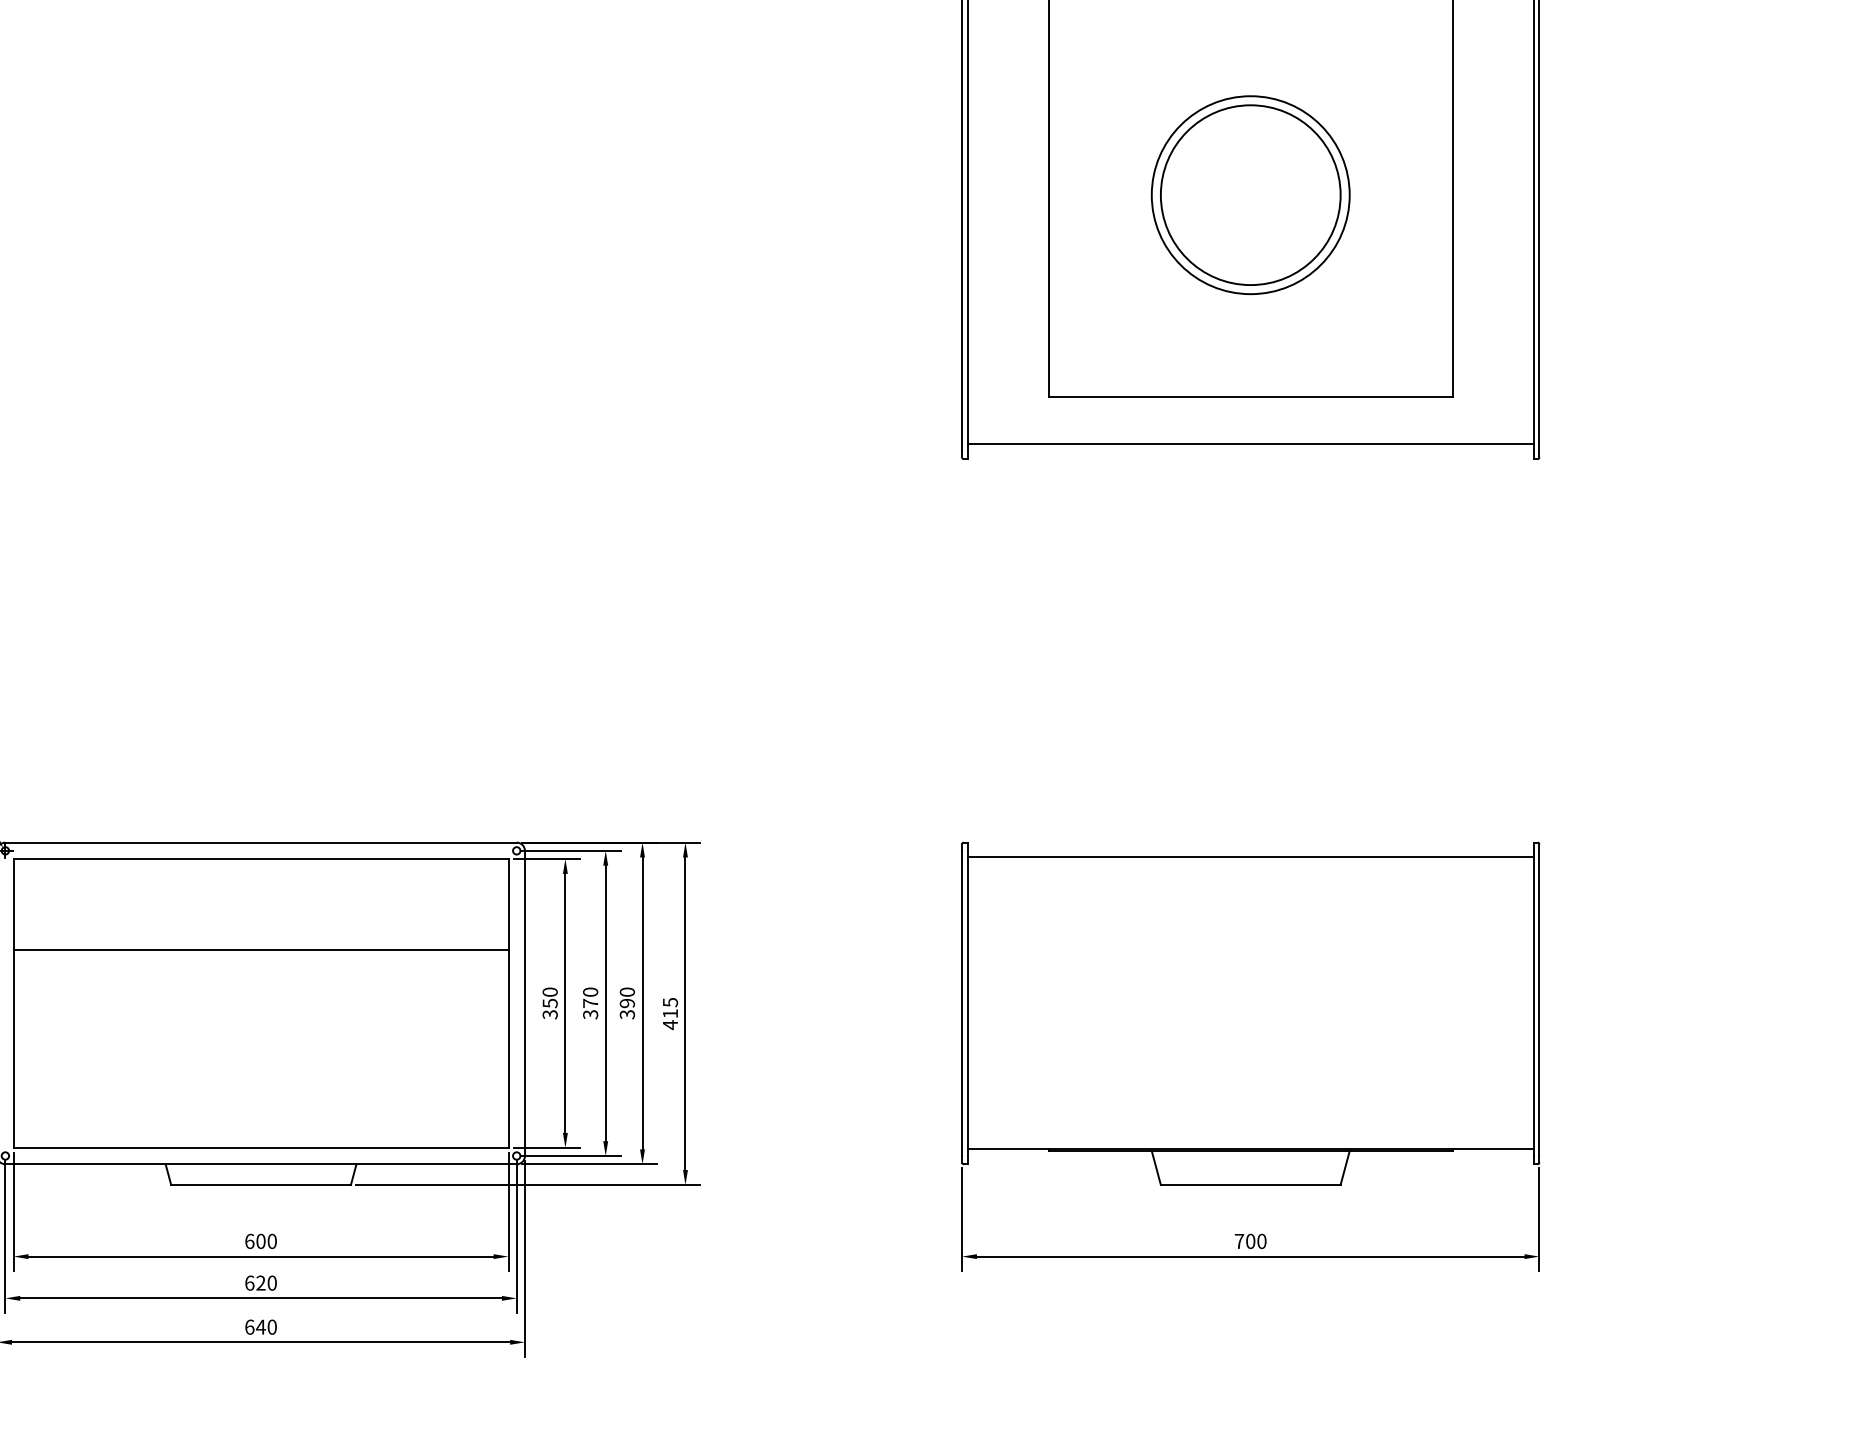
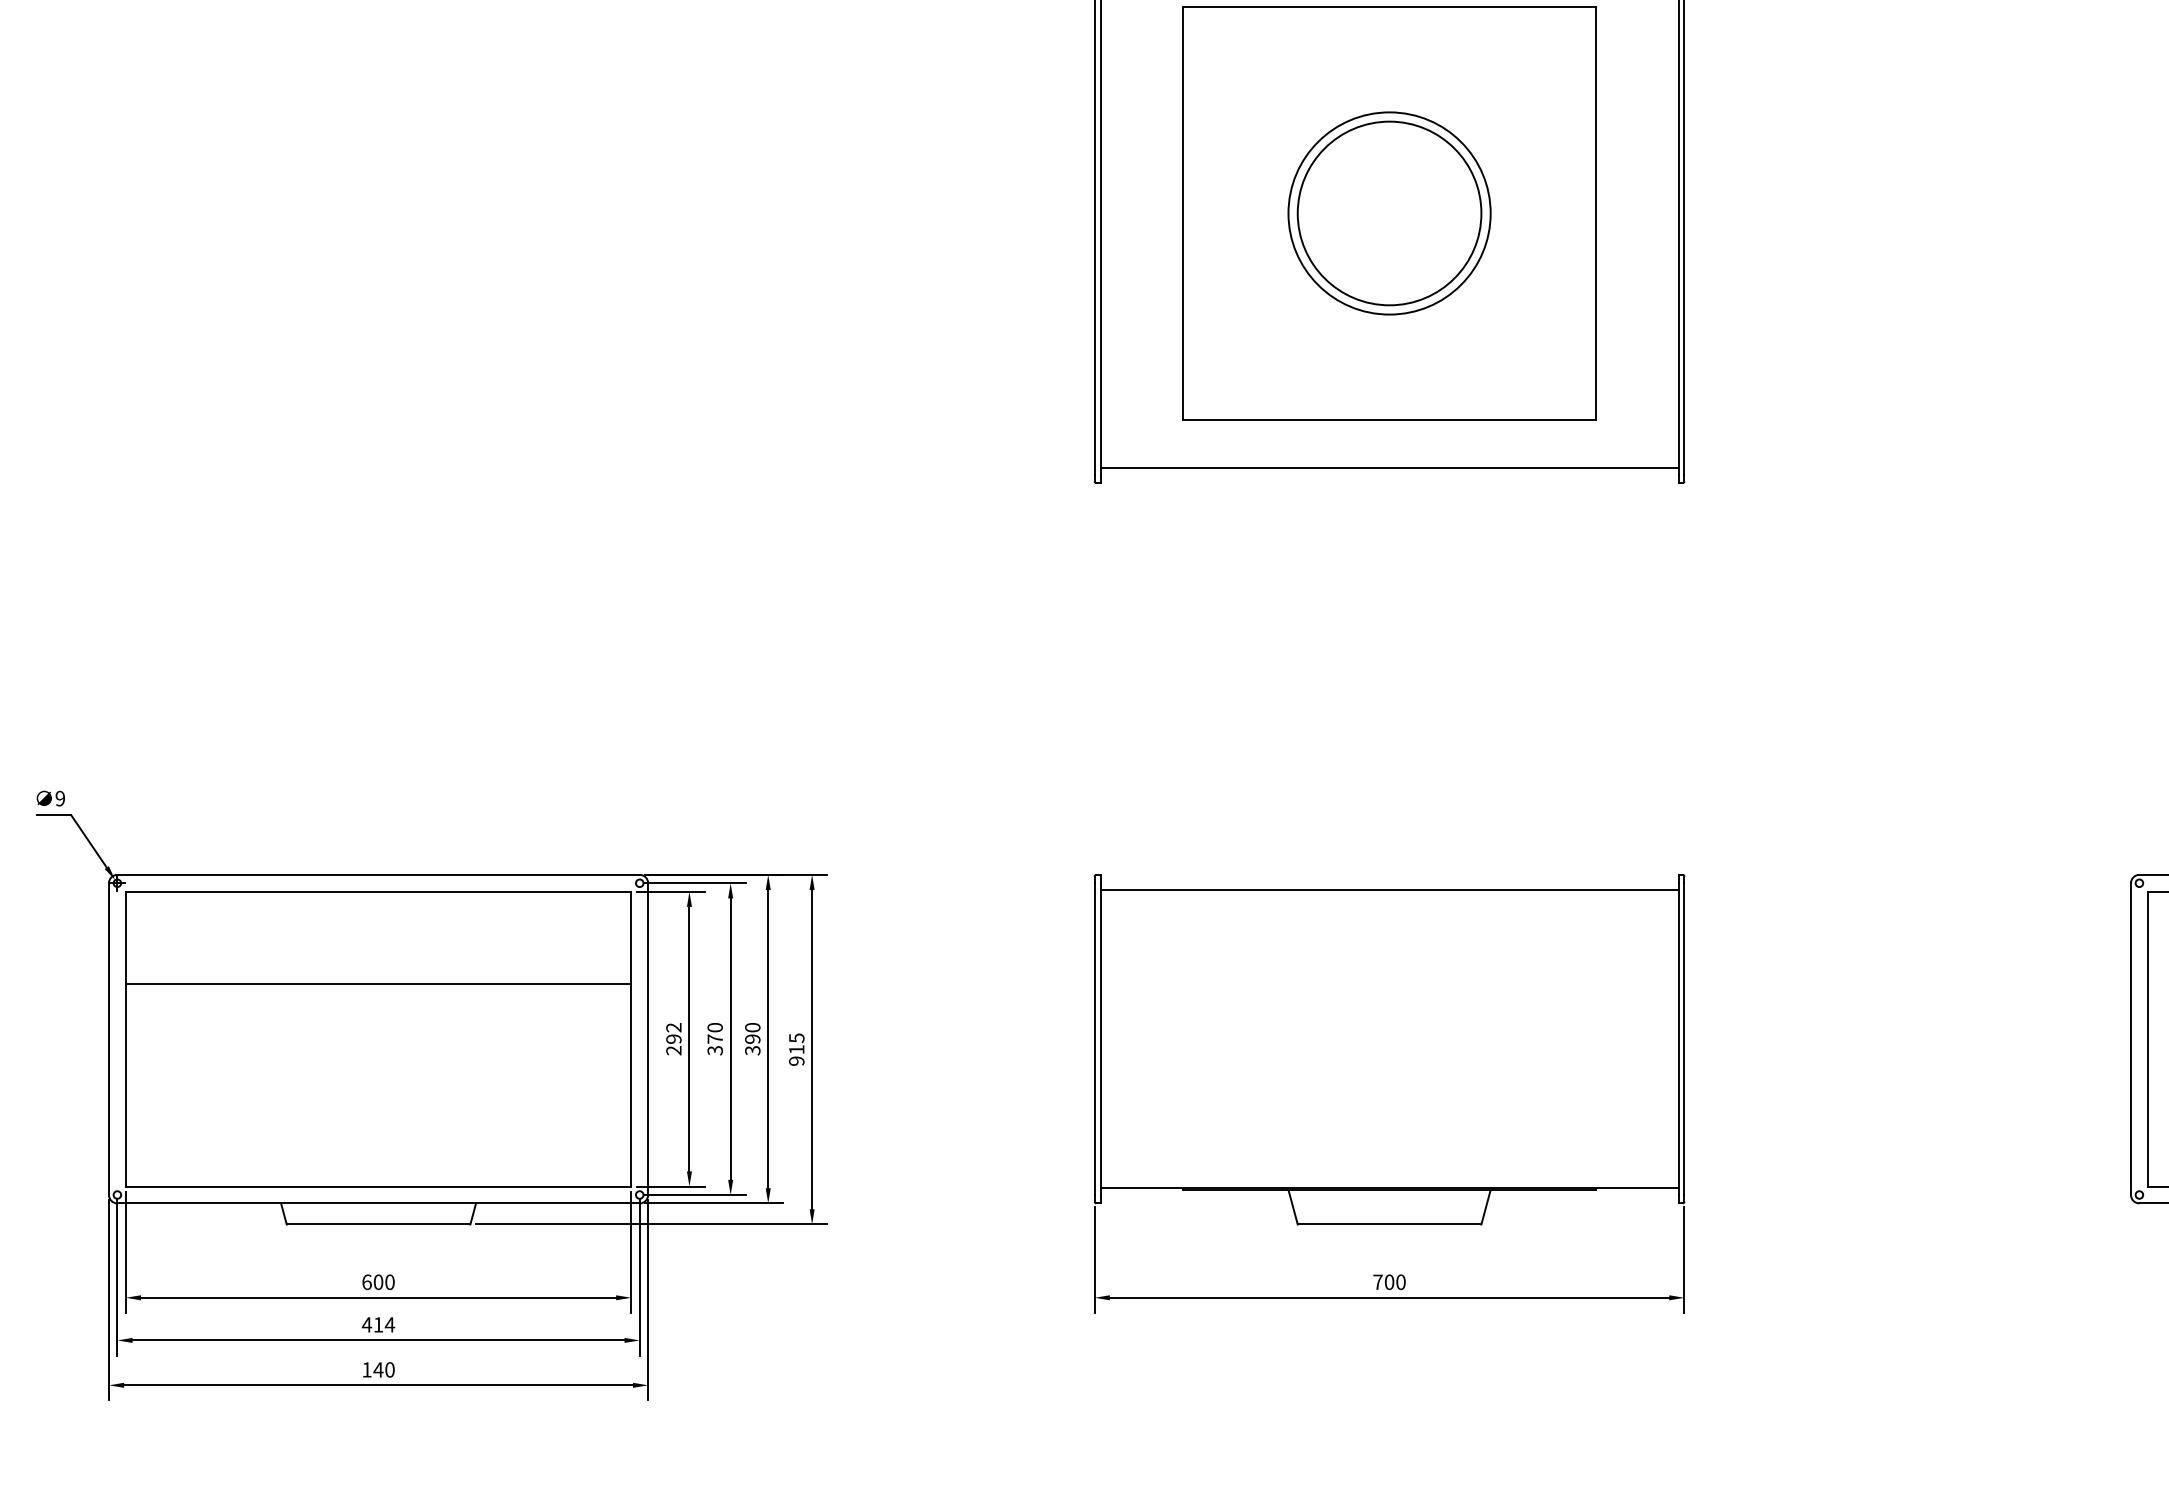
text: (549, 1003) -> (673, 1039), 350 -> 292
text: (670, 1025) -> (796, 1061), 415 -> 915
text: (260, 1282) -> (378, 1324), 620 -> 414
text: (249, 1326) -> (366, 1369), 640 -> 140

